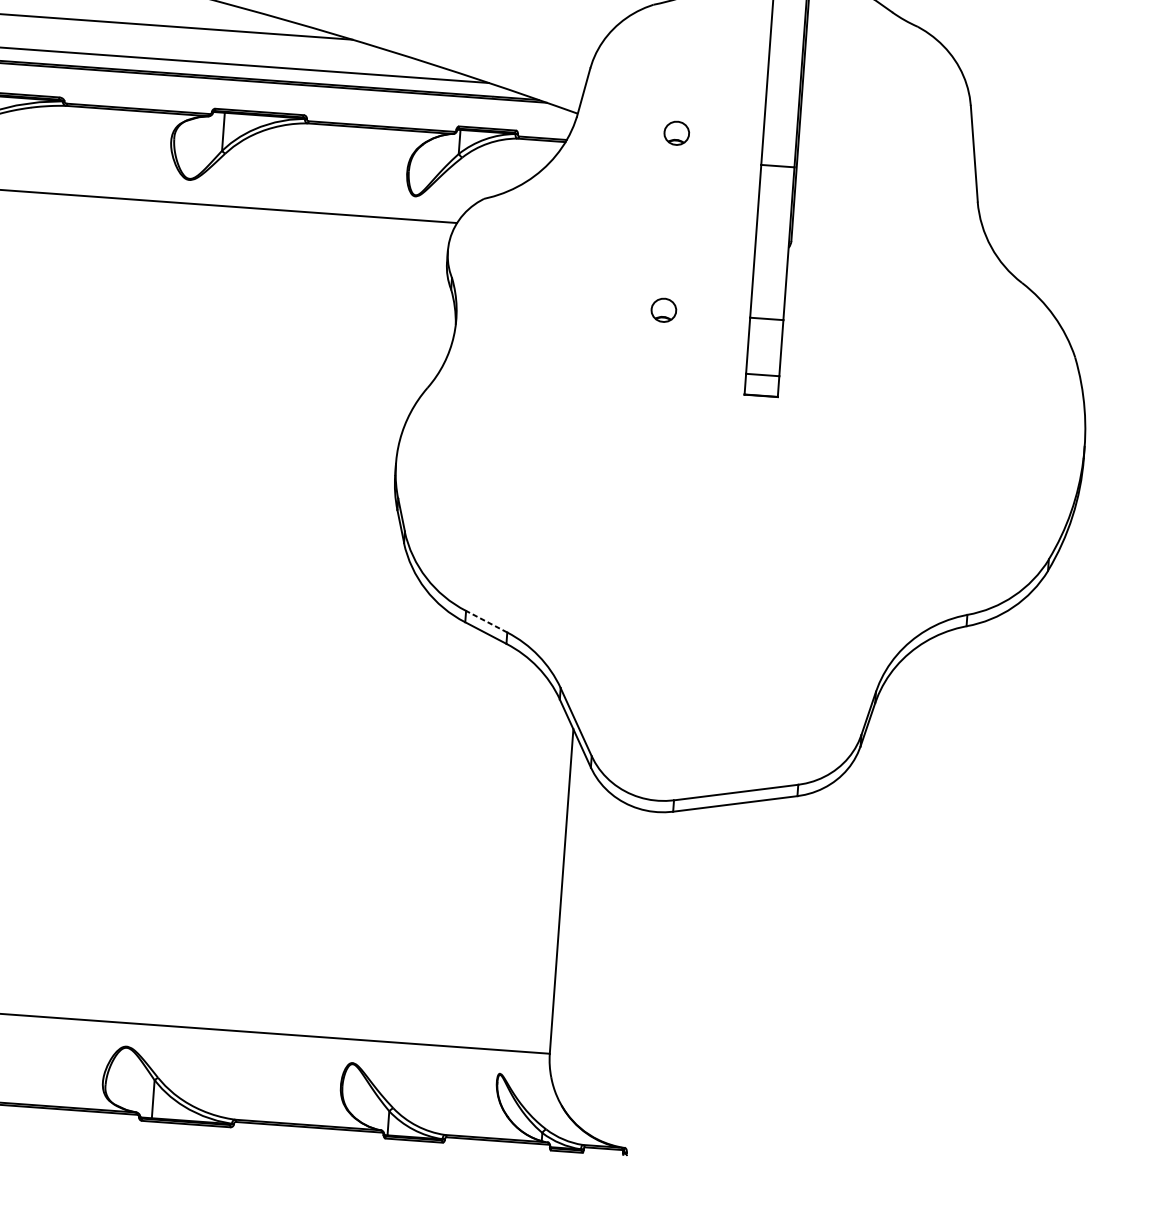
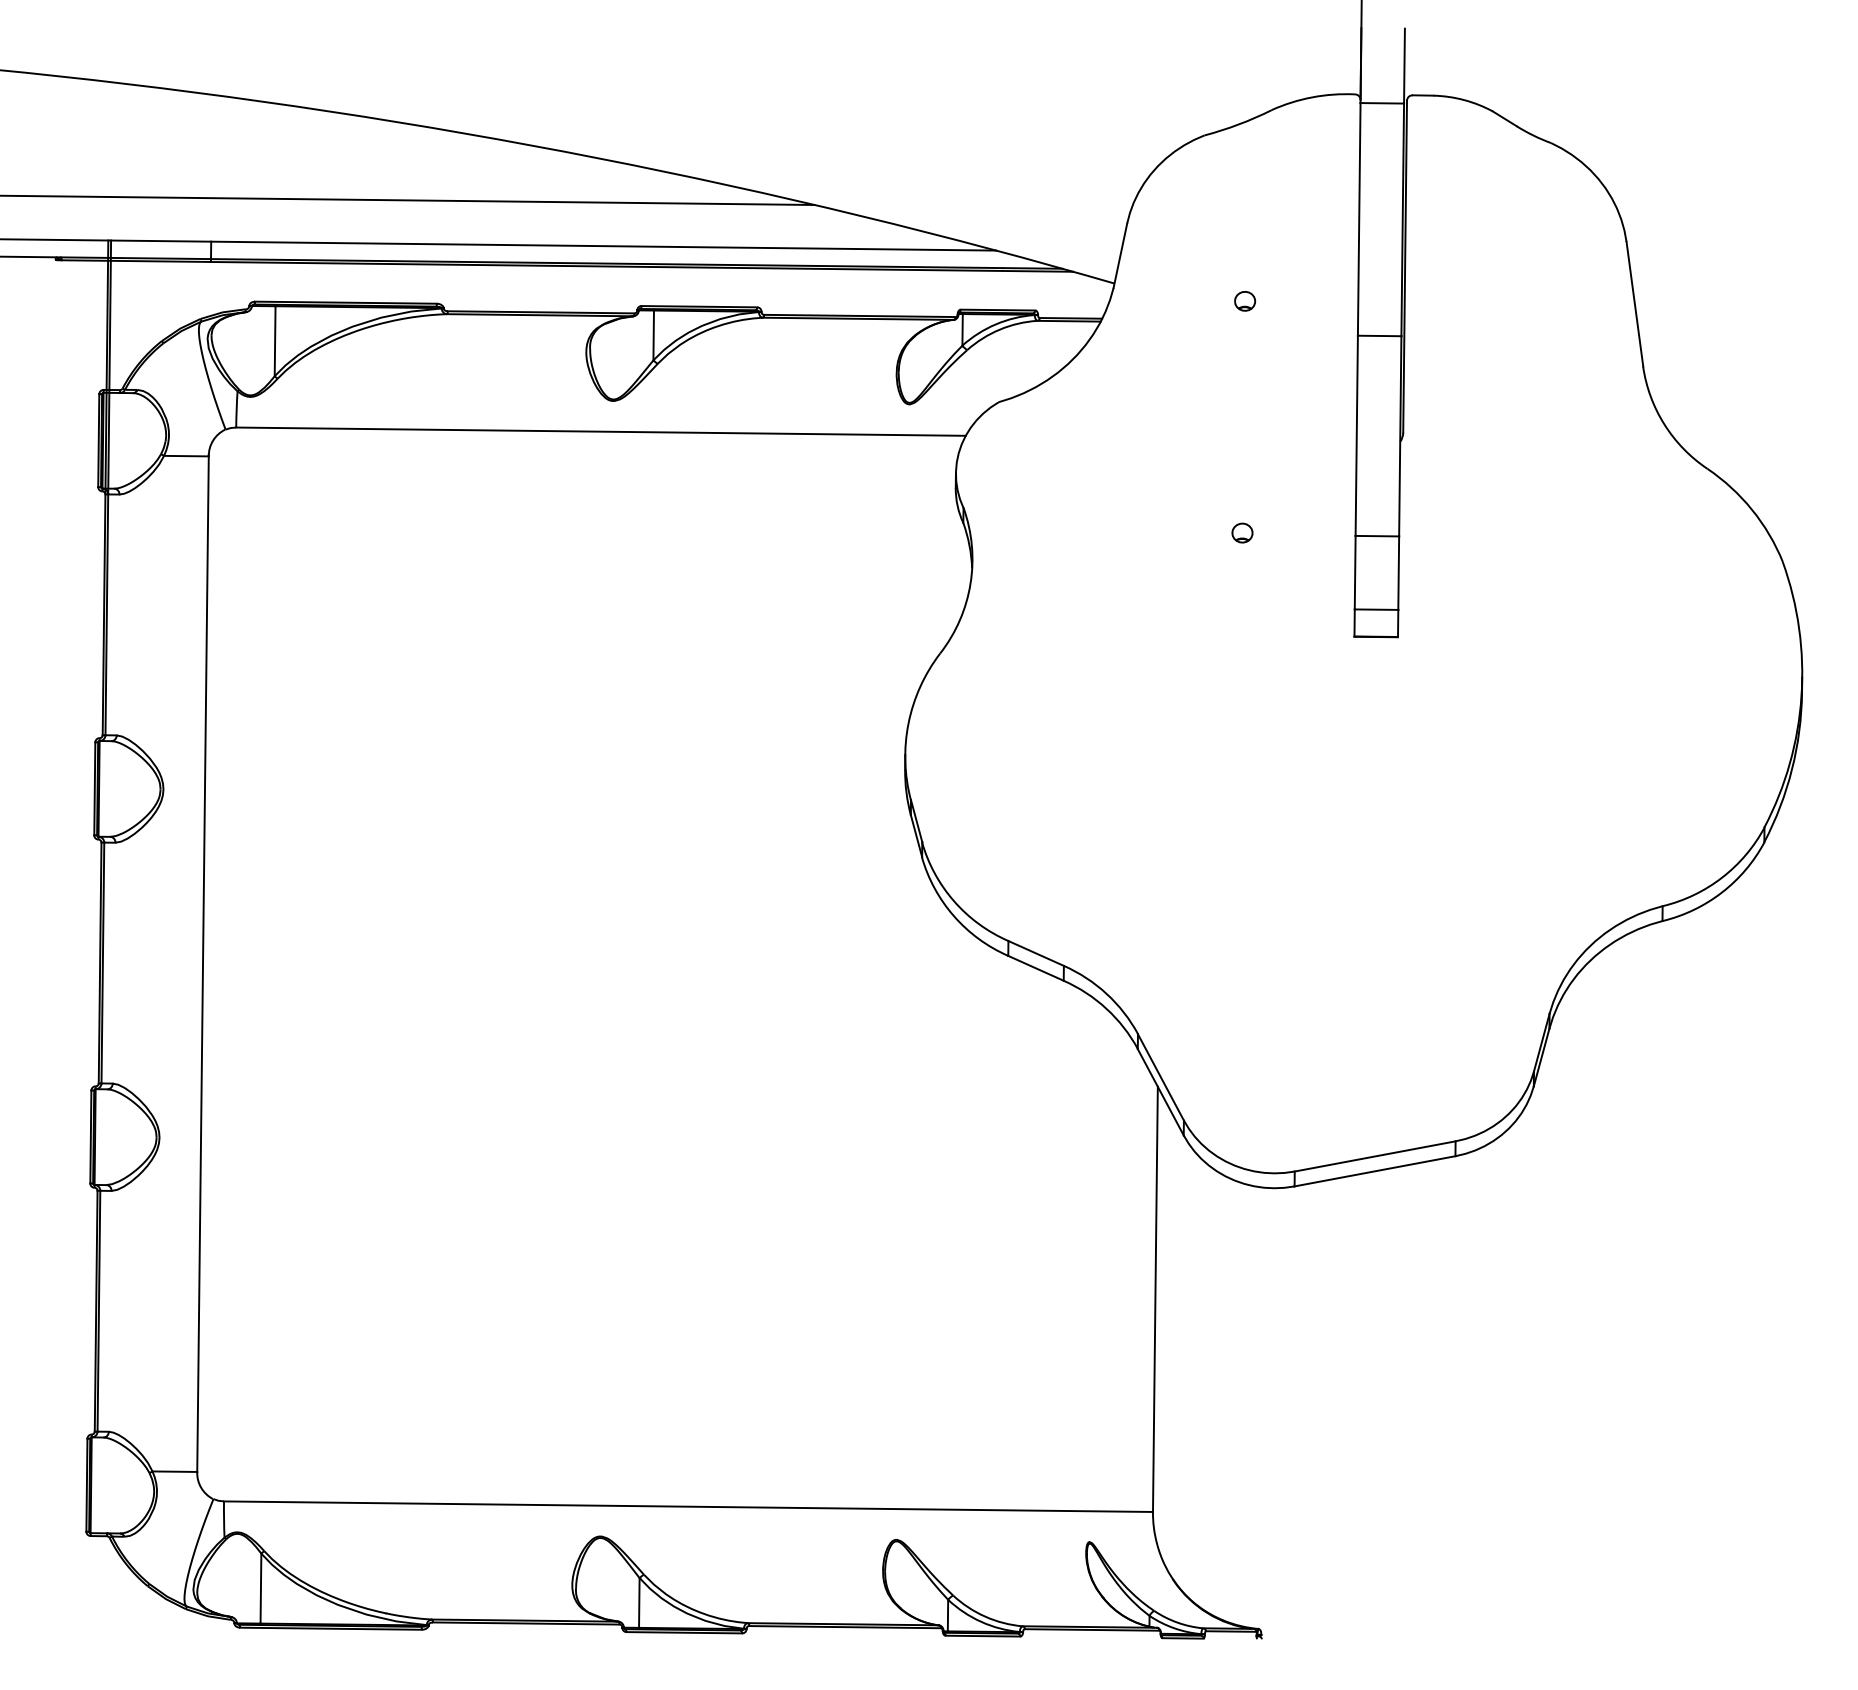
part: (676, 133) -> (1244, 301), size x0.62
part: (663, 309) -> (1242, 532), size x0.62
line: (486, 621) -> (1035, 953), dashed -> solid

